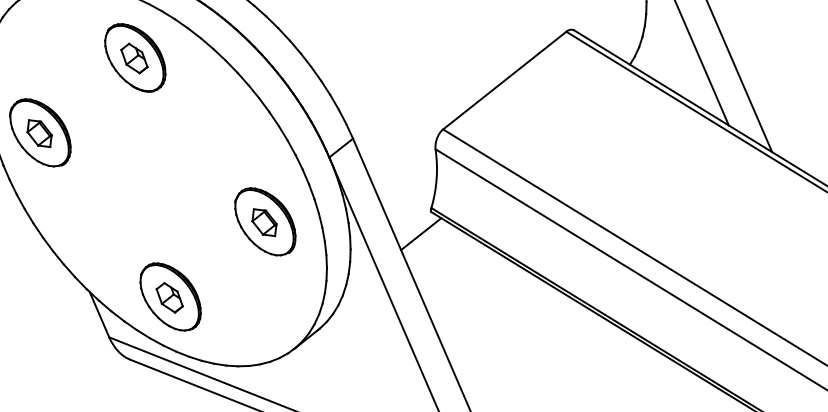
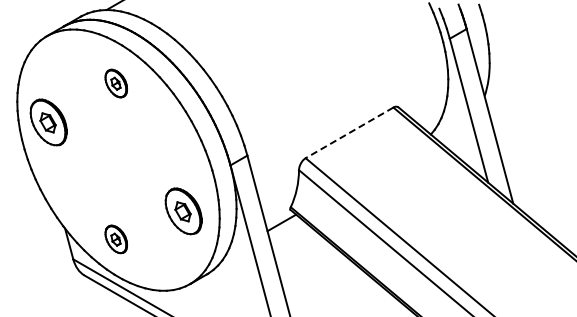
part: (135, 57) -> (116, 83), size x0.6
line: (504, 80) -> (349, 132), solid -> dashed
part: (265, 222) -> (183, 211), moved
part: (171, 297) -> (116, 239), size x0.6

